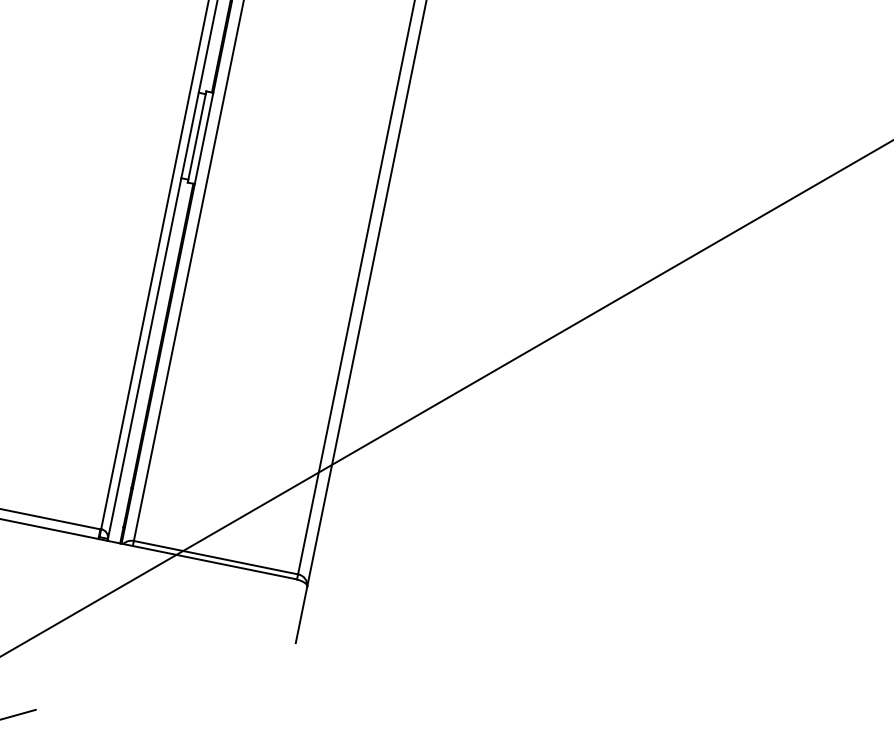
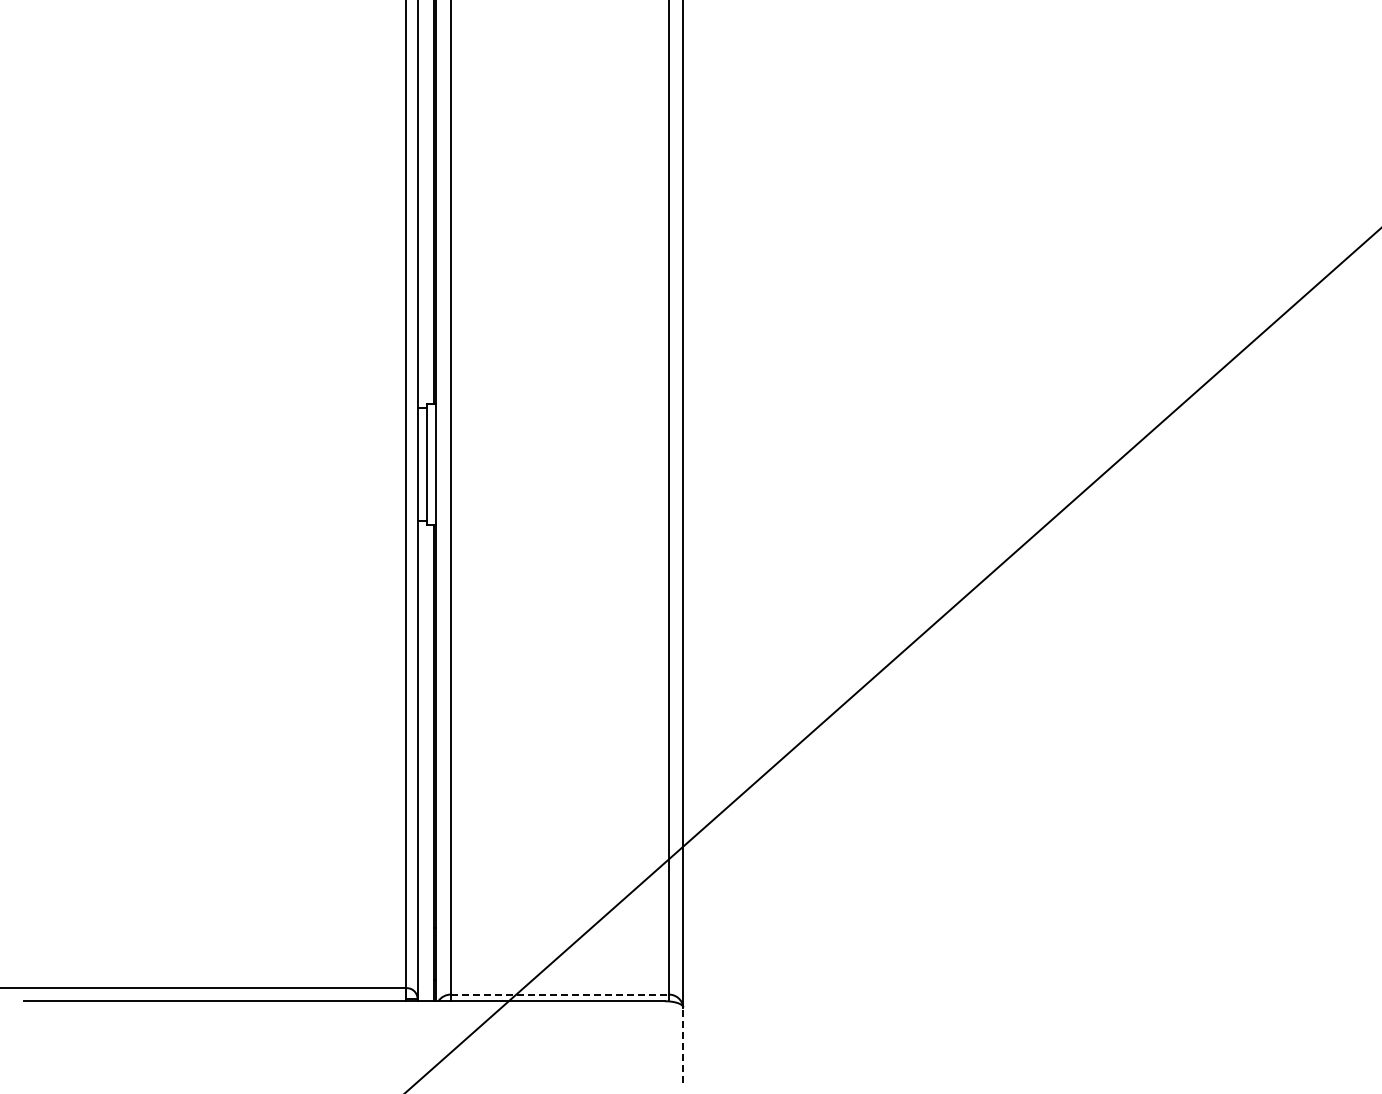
line: (215, 557) -> (559, 994), solid -> dashed
line: (301, 614) -> (683, 1044), solid -> dashed

